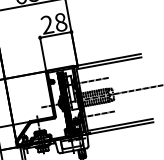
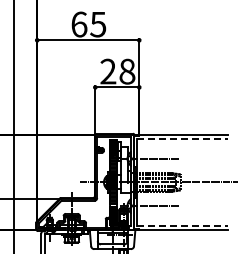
line: (109, 63) -> (182, 139), solid -> dashed
line: (120, 124) -> (182, 225), solid -> dashed

